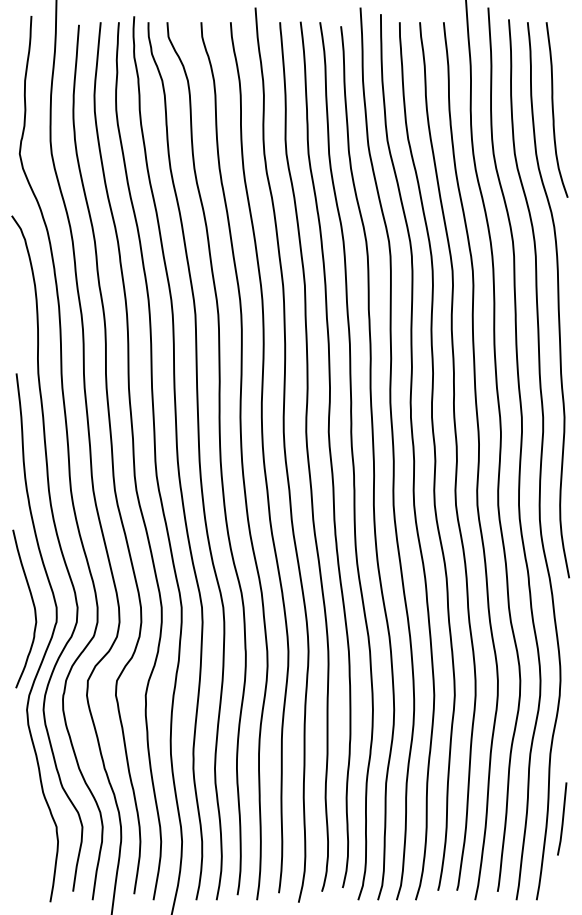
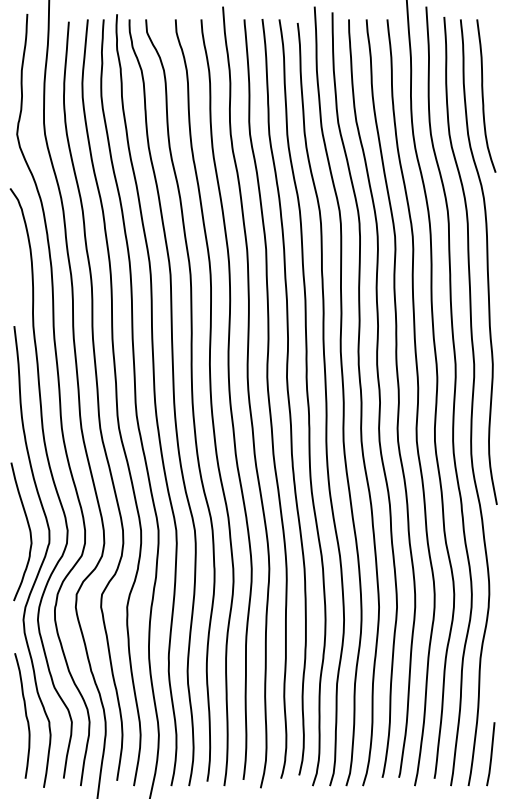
curve: (29, 819) -> (25, 715), added
line: (561, 819) -> (490, 754), moved

